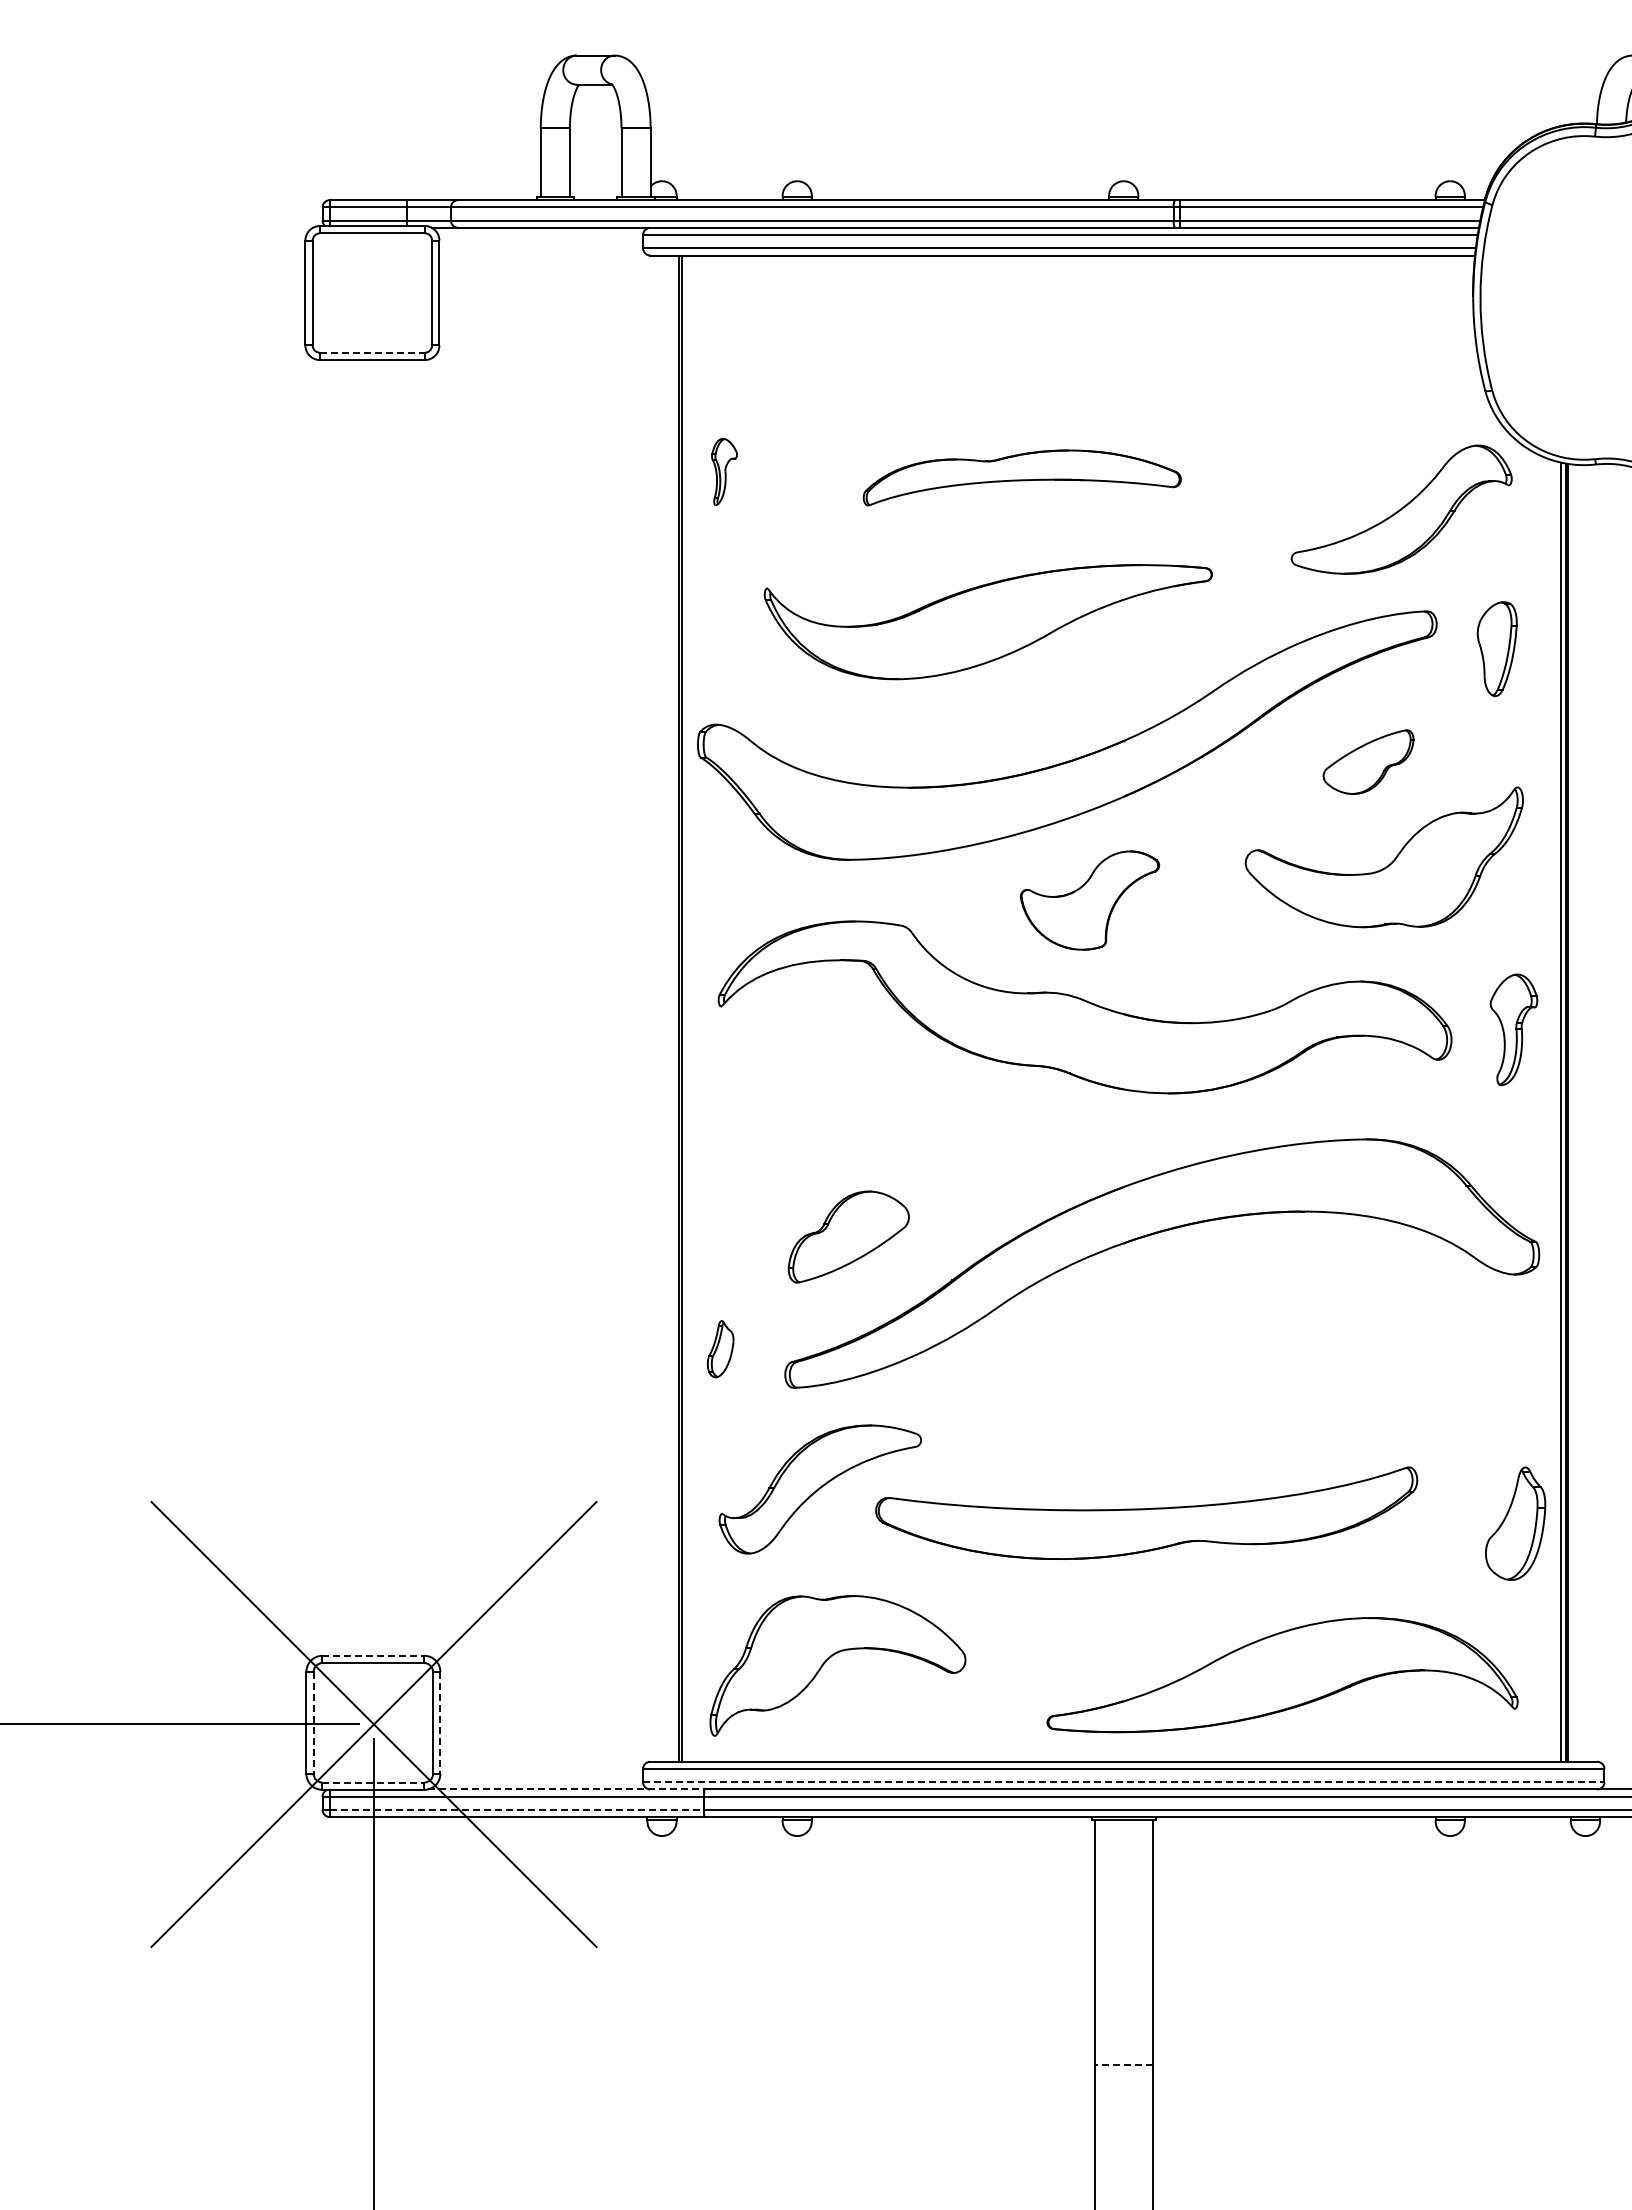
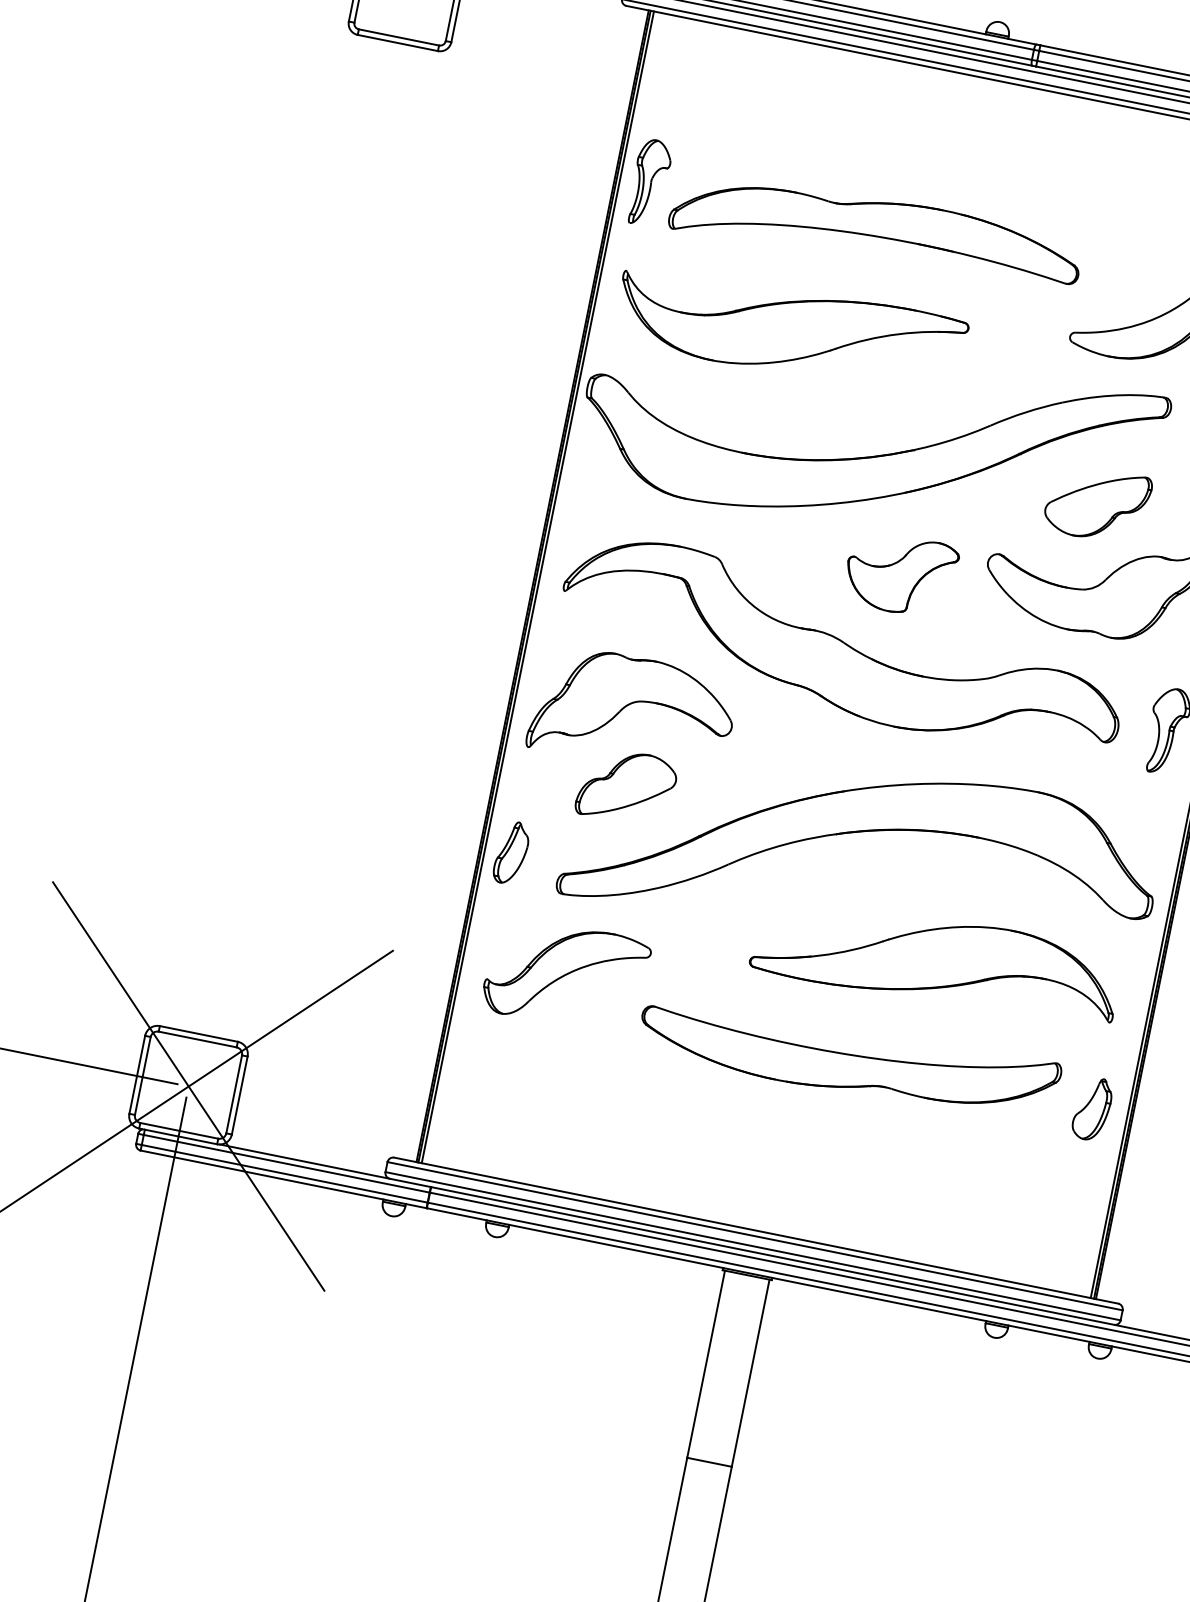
line: (372, 352) -> (399, 37), dashed -> solid
part: (724, 471) -> (649, 182), size x1.67
part: (1022, 477) -> (876, 233), size x1.67
part: (987, 622) -> (789, 330), moved
part: (1368, 761) -> (1097, 503), size x1.43
part: (1089, 900) -> (900, 574), moved
line: (686, 1008) -> (538, 587), added
part: (720, 1349) -> (511, 853), size x1.43
part: (1146, 1512) -> (849, 1057), moved
part: (1515, 1523) -> (1092, 1108), size x0.71
line: (373, 1655) -> (198, 1033), dashed -> solid
part: (831, 1657) -> (629, 705), moved
part: (1282, 1675) -> (936, 961), moved
line: (313, 1722) -> (142, 1075), dashed -> solid
line: (440, 1722) -> (239, 1095), dashed -> solid
line: (373, 1782) -> (179, 1130), dashed -> solid
line: (1123, 1782) -> (752, 1246), dashed -> solid
line: (565, 1789) -> (325, 1165), dashed -> solid
line: (516, 1809) -> (284, 1173), dashed -> solid
line: (1123, 2064) -> (709, 1462), dashed -> solid

